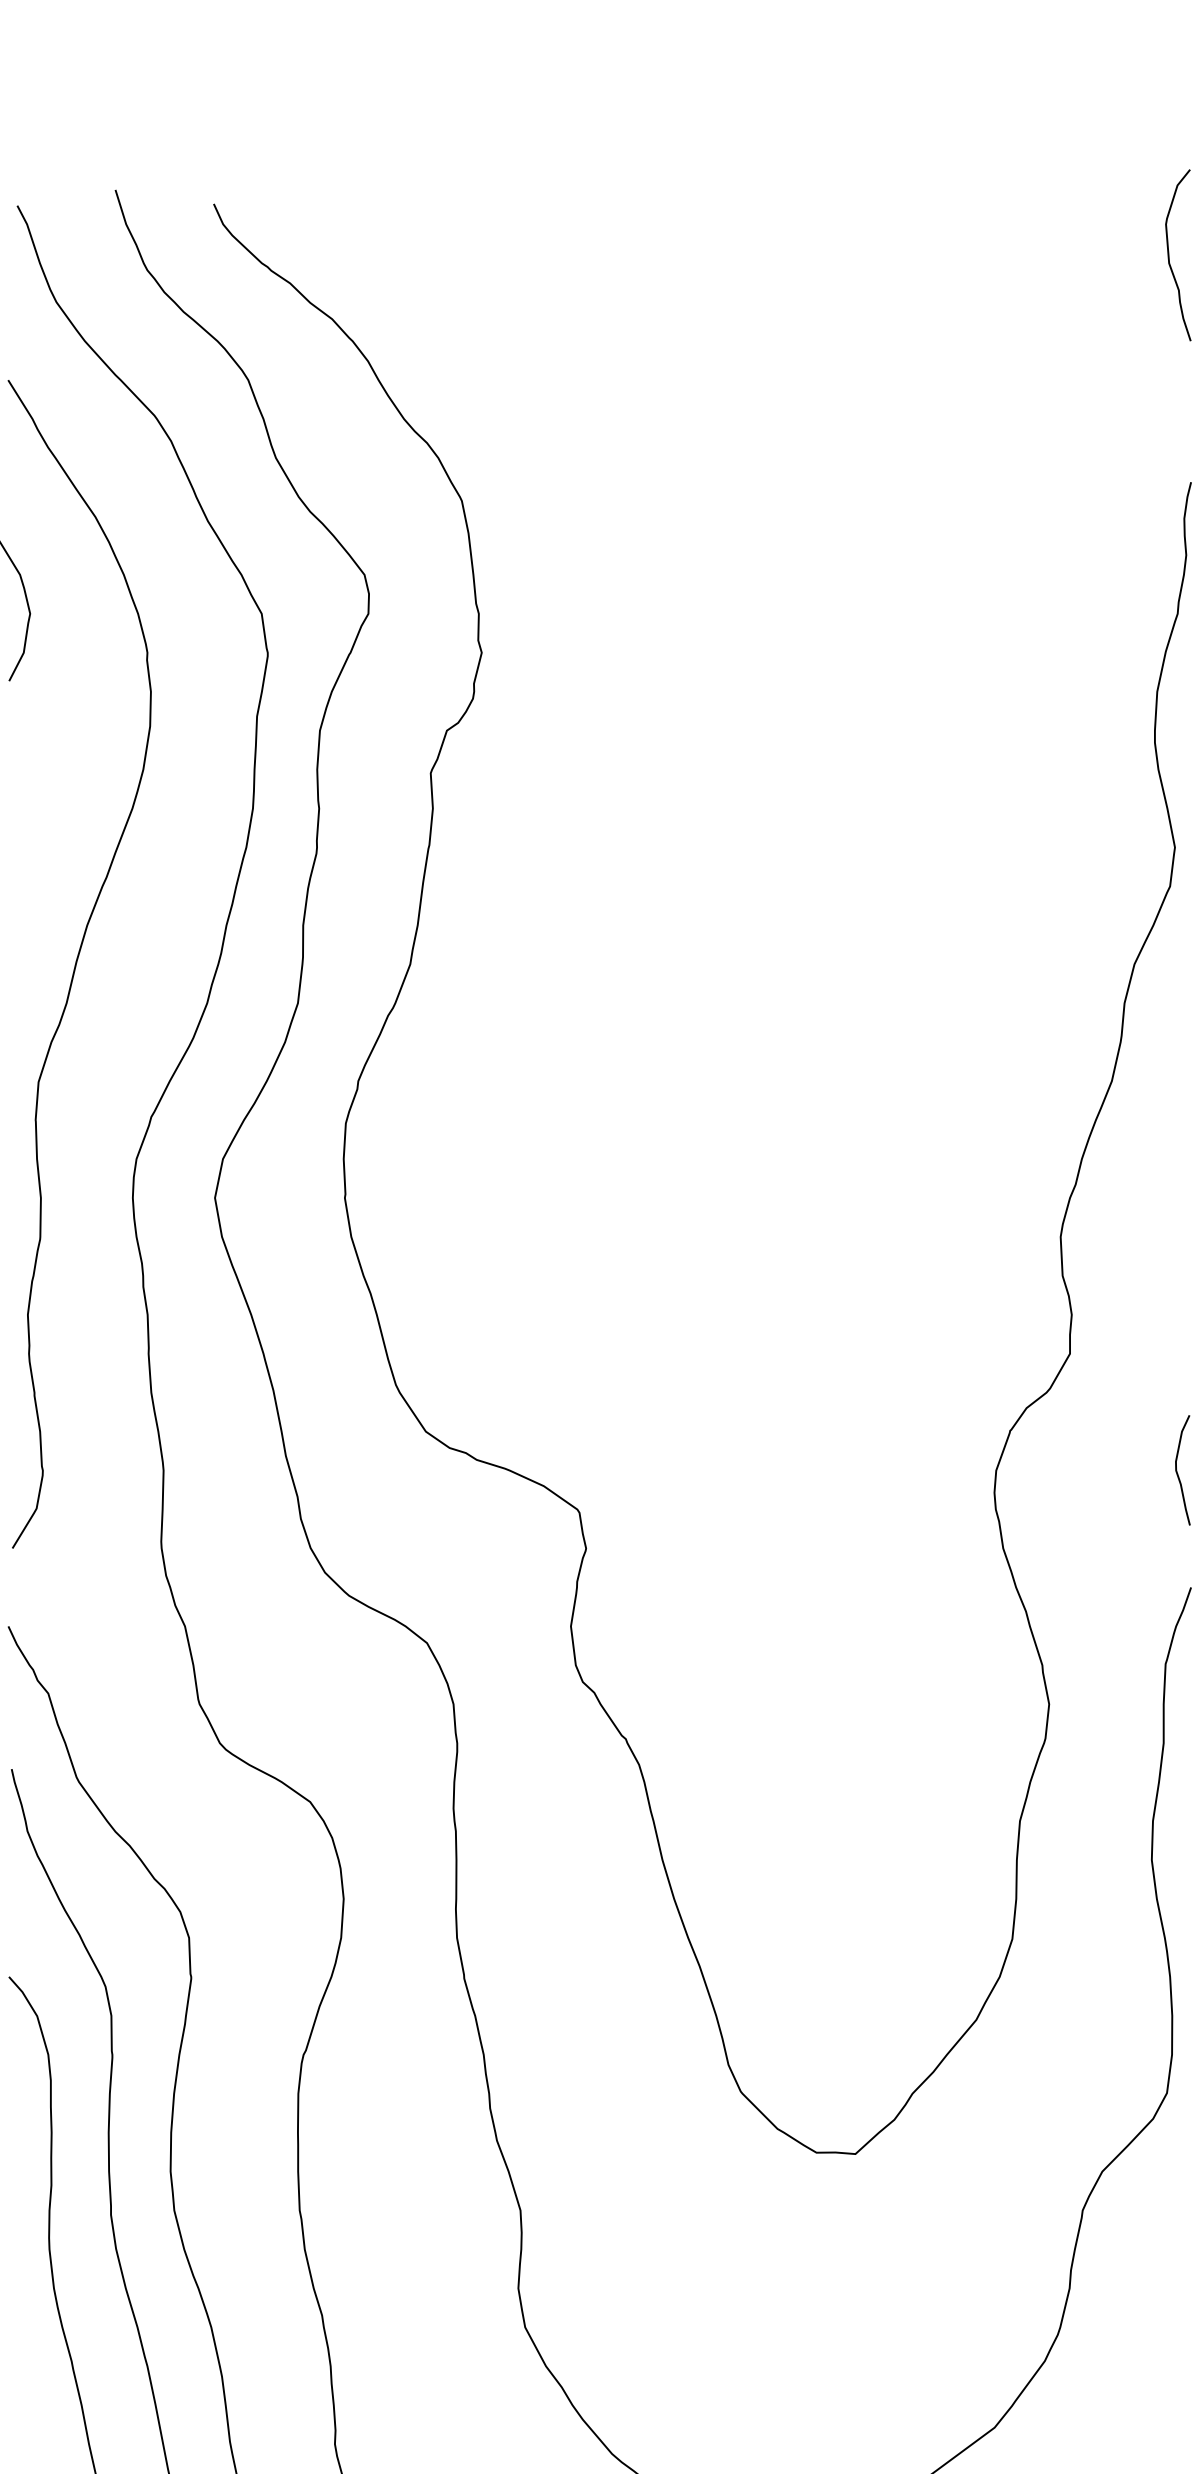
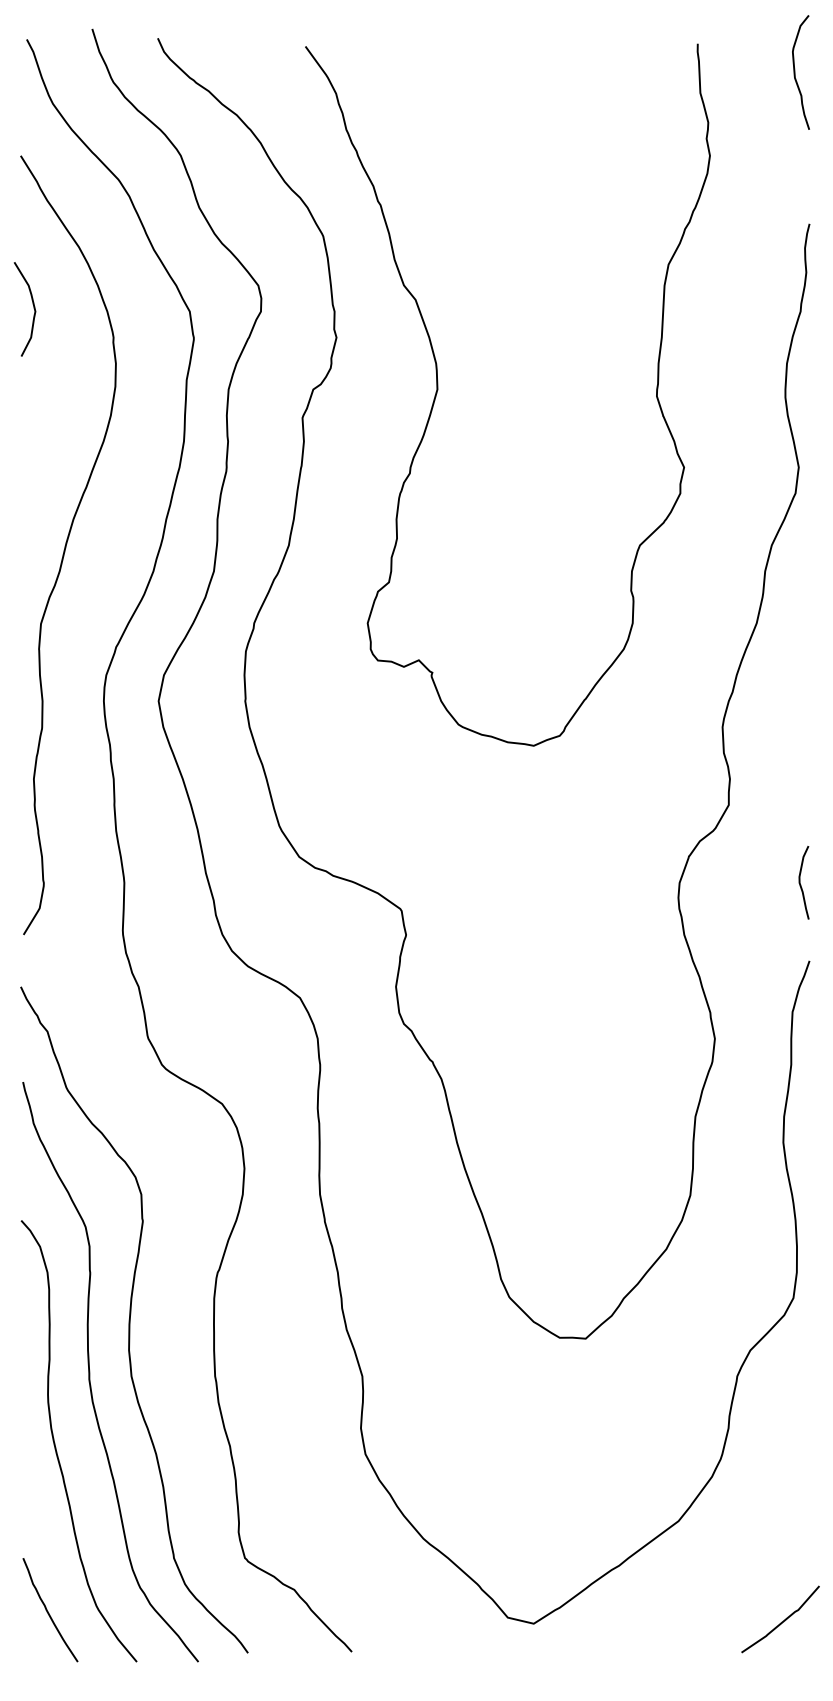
curve: (634, 732) -> (438, 390), added

